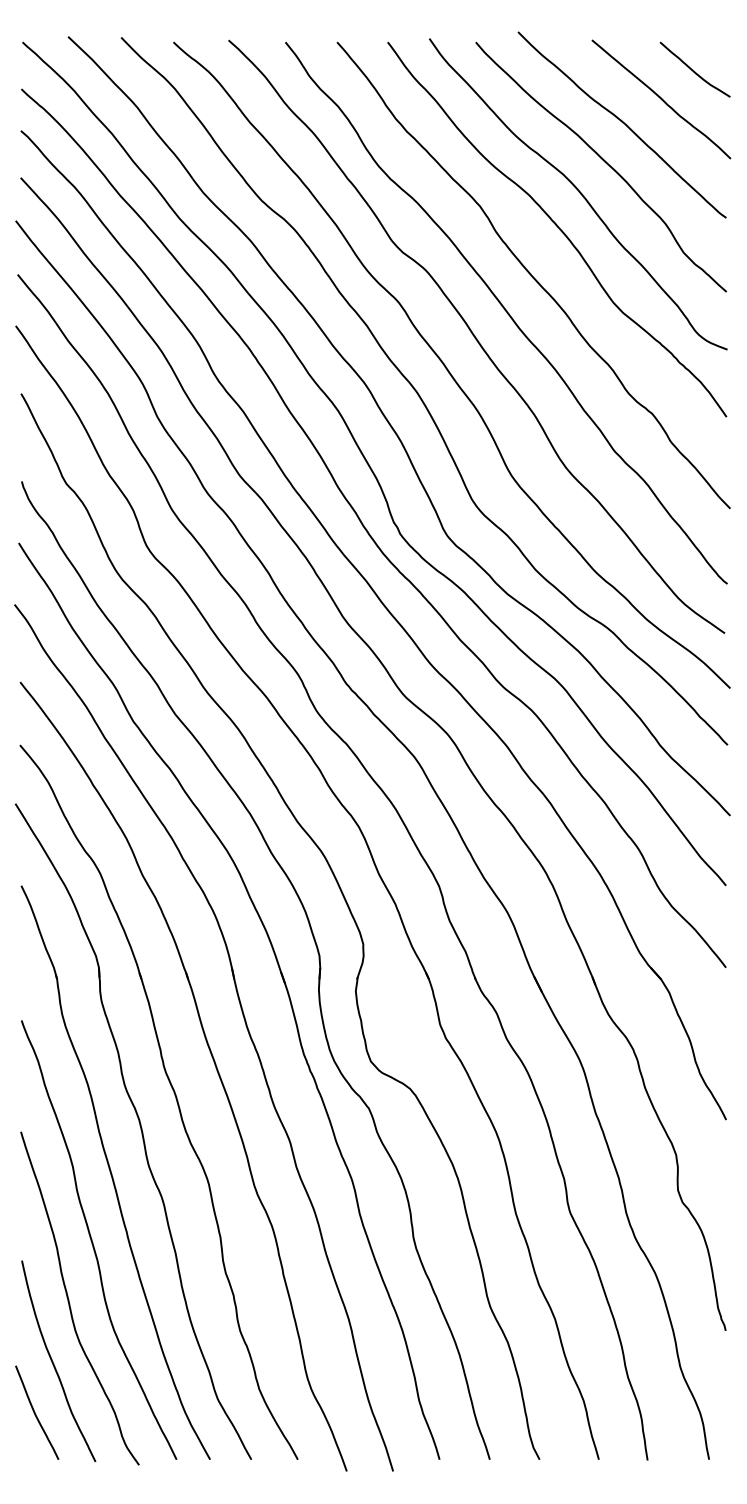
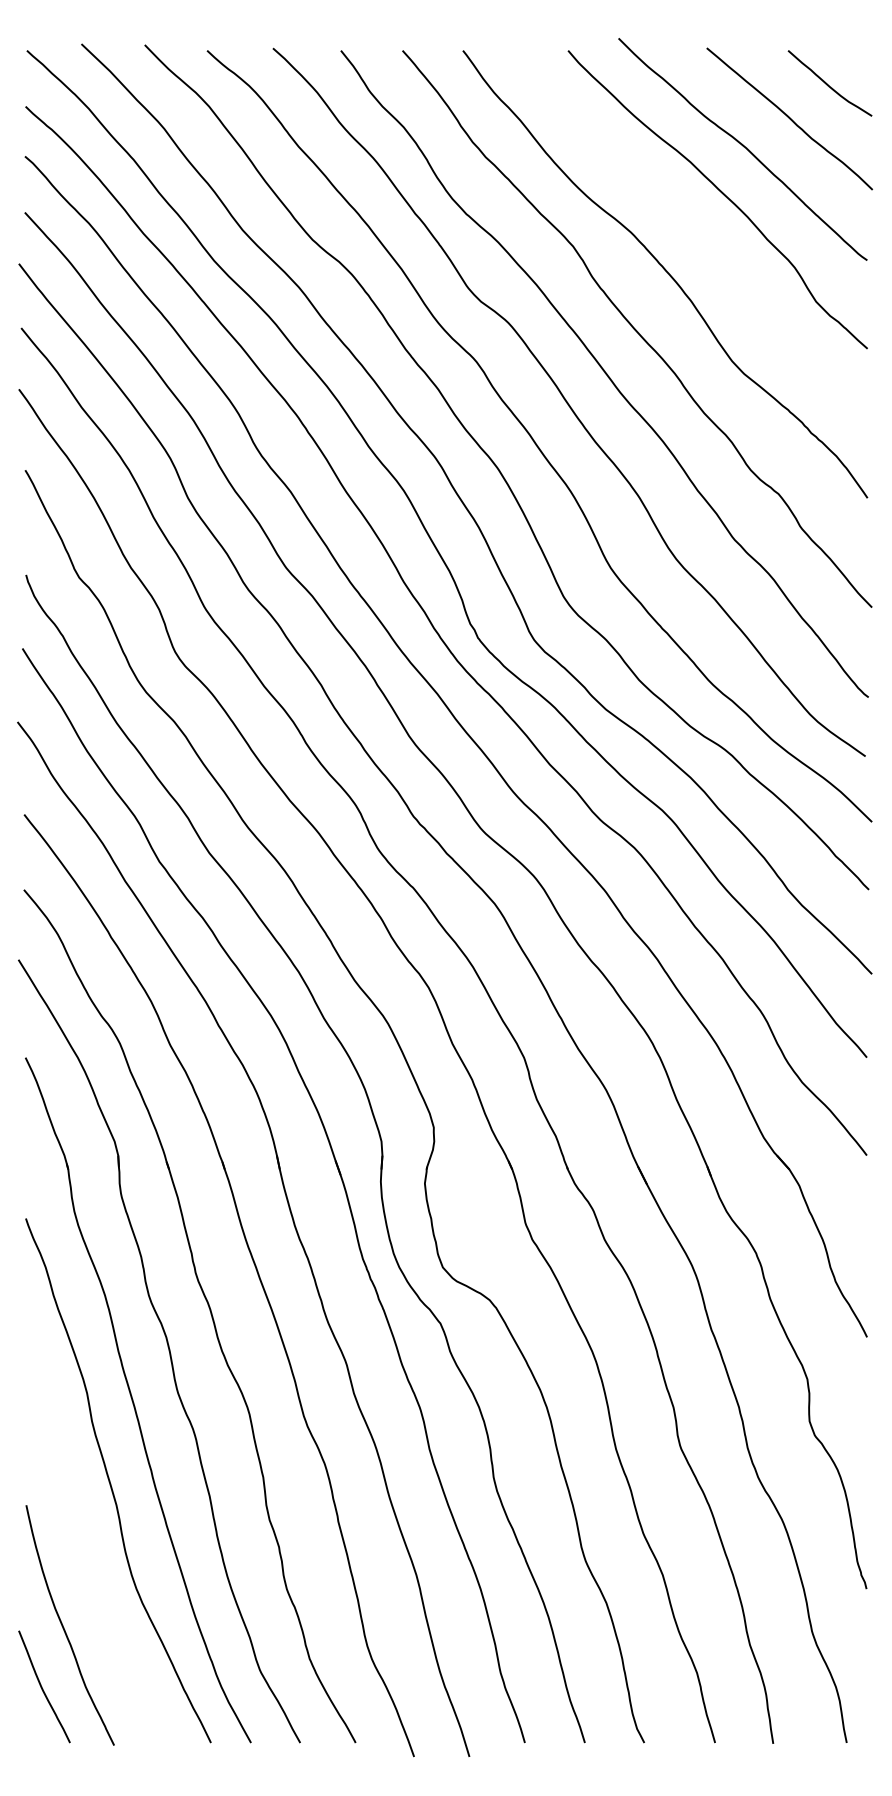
curve: (579, 192) -> (691, 230), removed
curve: (69, 1301) -> (83, 1554), removed

